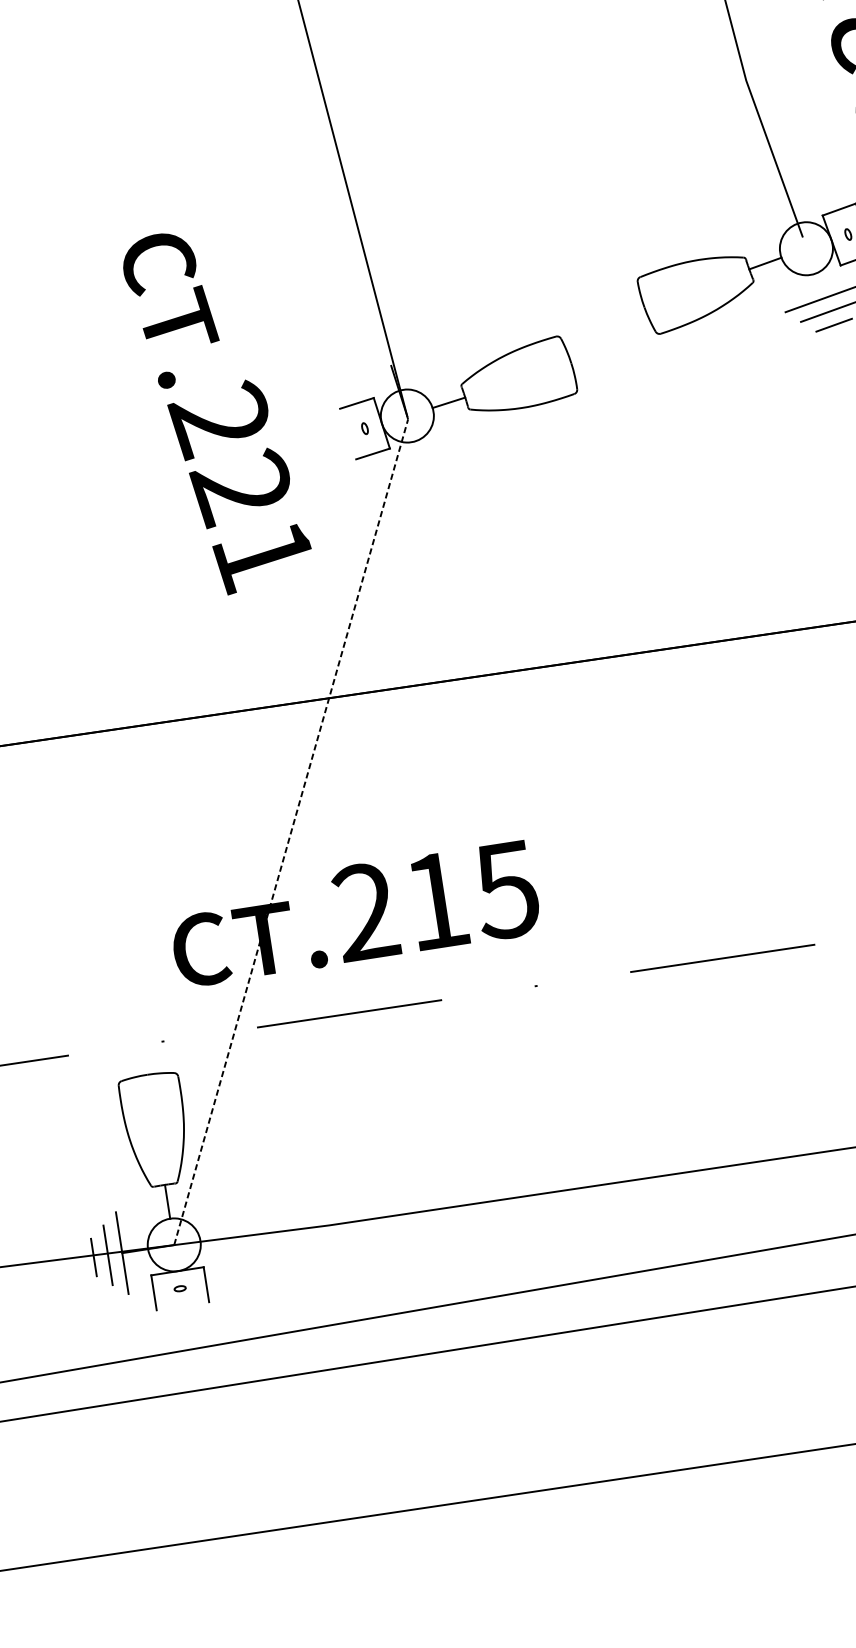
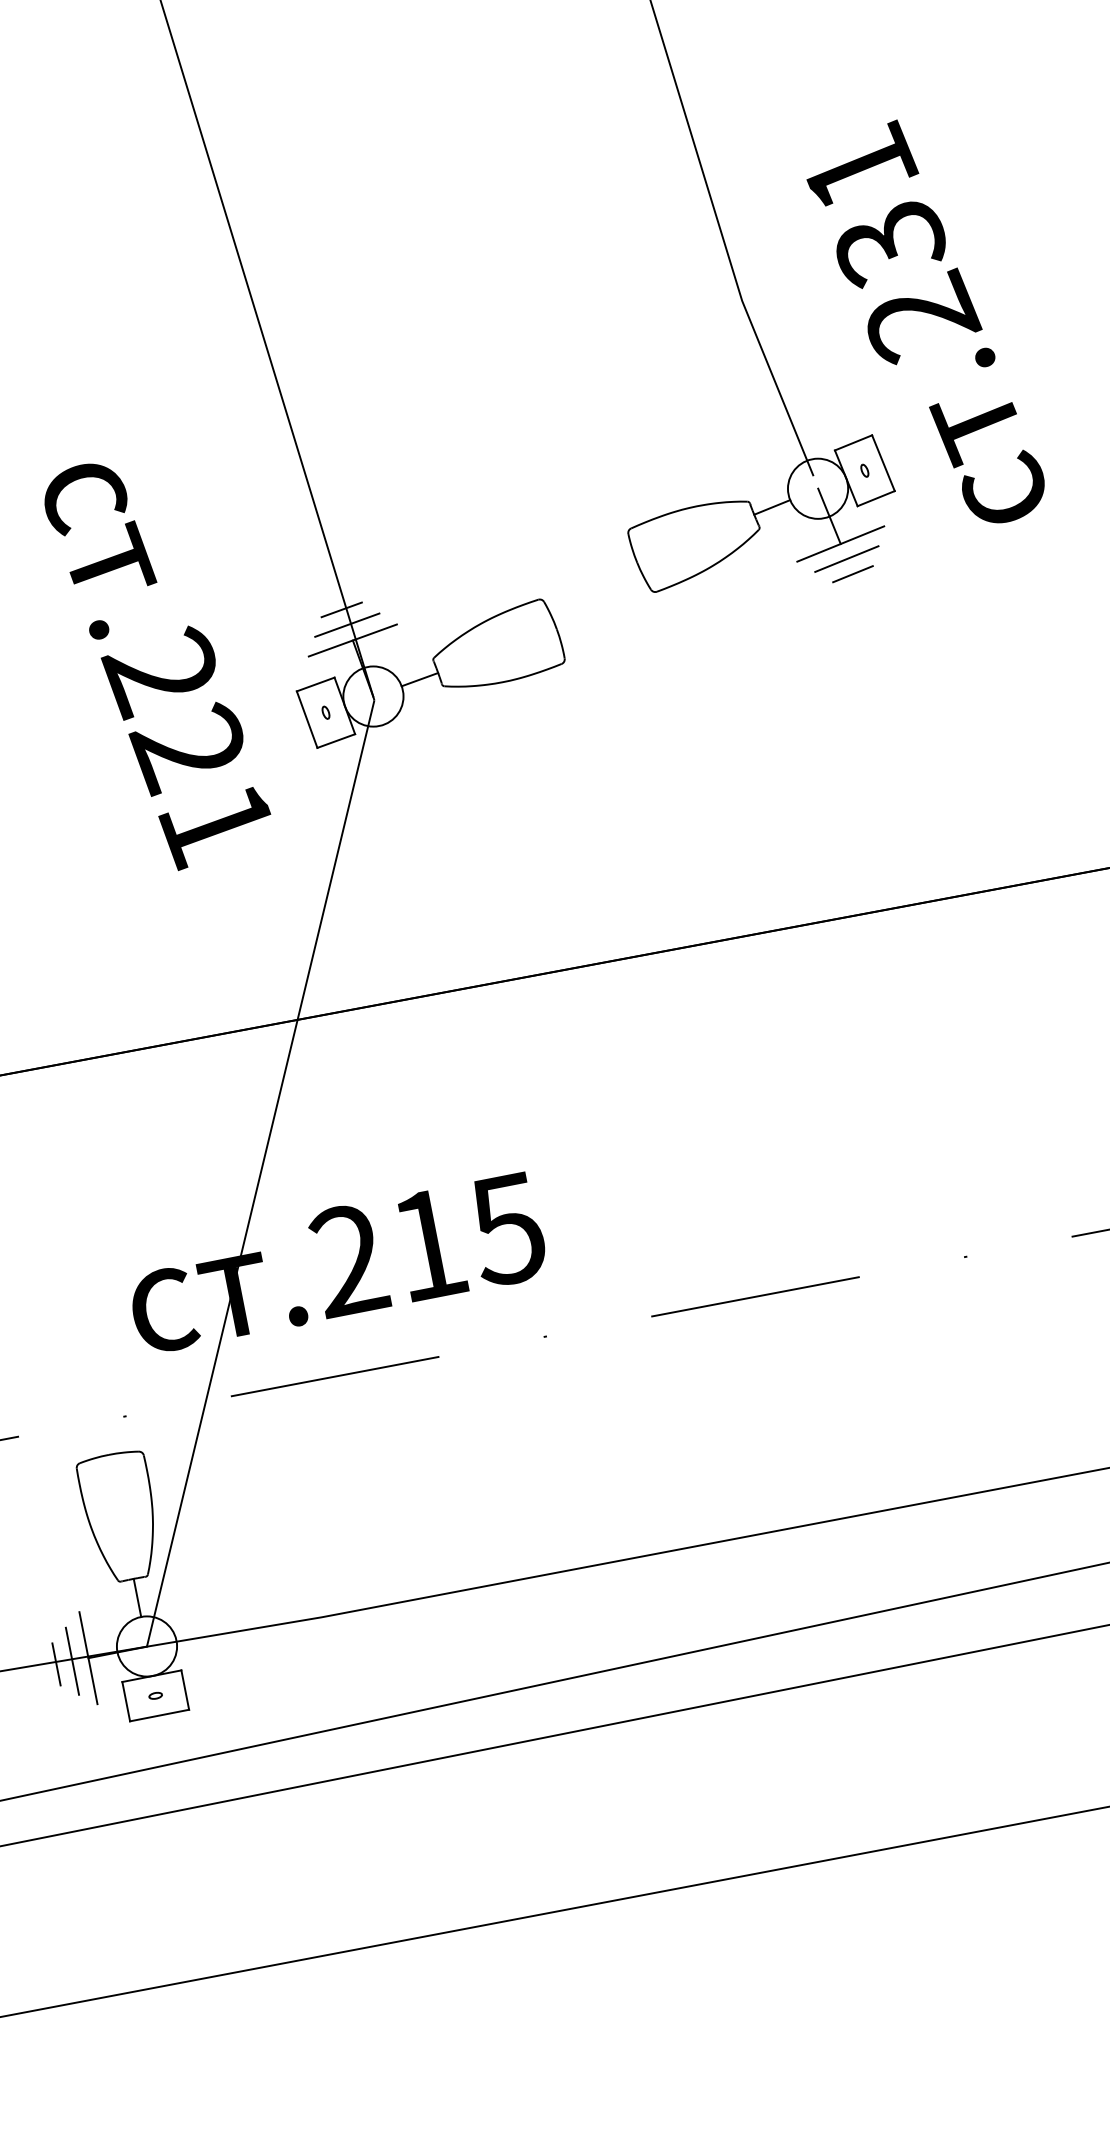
line: (815, 273) -> (829, 516), added
line: (382, 338) -> (341, 609), added
line: (387, 351) -> (347, 624), added
line: (390, 365) -> (352, 640), added
text: (216, 415) -> (157, 667), moved
line: (347, 433) -> (306, 719), added
line: (291, 832) -> (260, 1173), dashed -> solid
line: (182, 1306) -> (159, 1715), added

